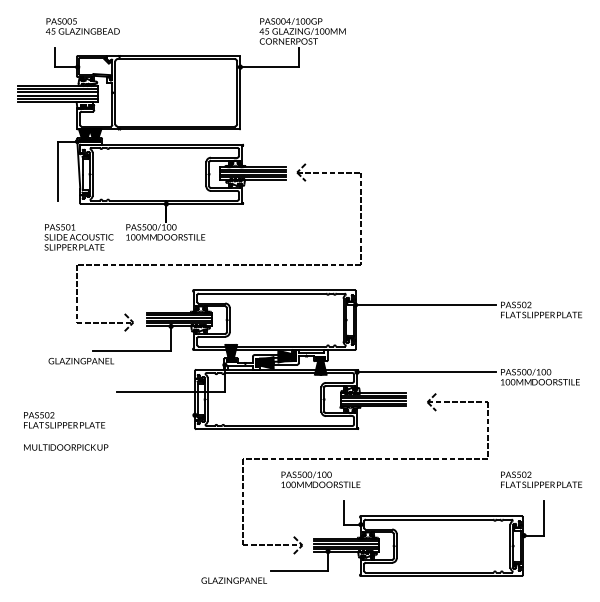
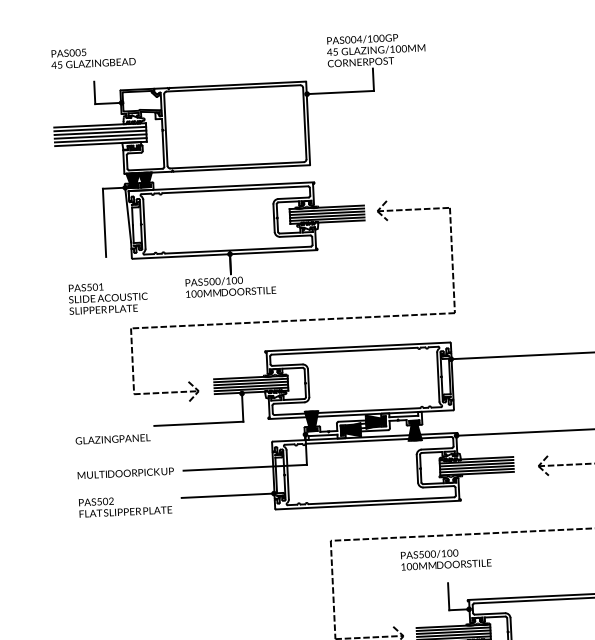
text: (82, 26) -> (92, 57), moved
text: (78, 237) -> (107, 298), moved
text: (80, 361) -> (112, 439), moved
line: (154, 415) -> (227, 495), added
text: (66, 447) -> (126, 473), moved
text: (320, 479) -> (445, 558), moved

